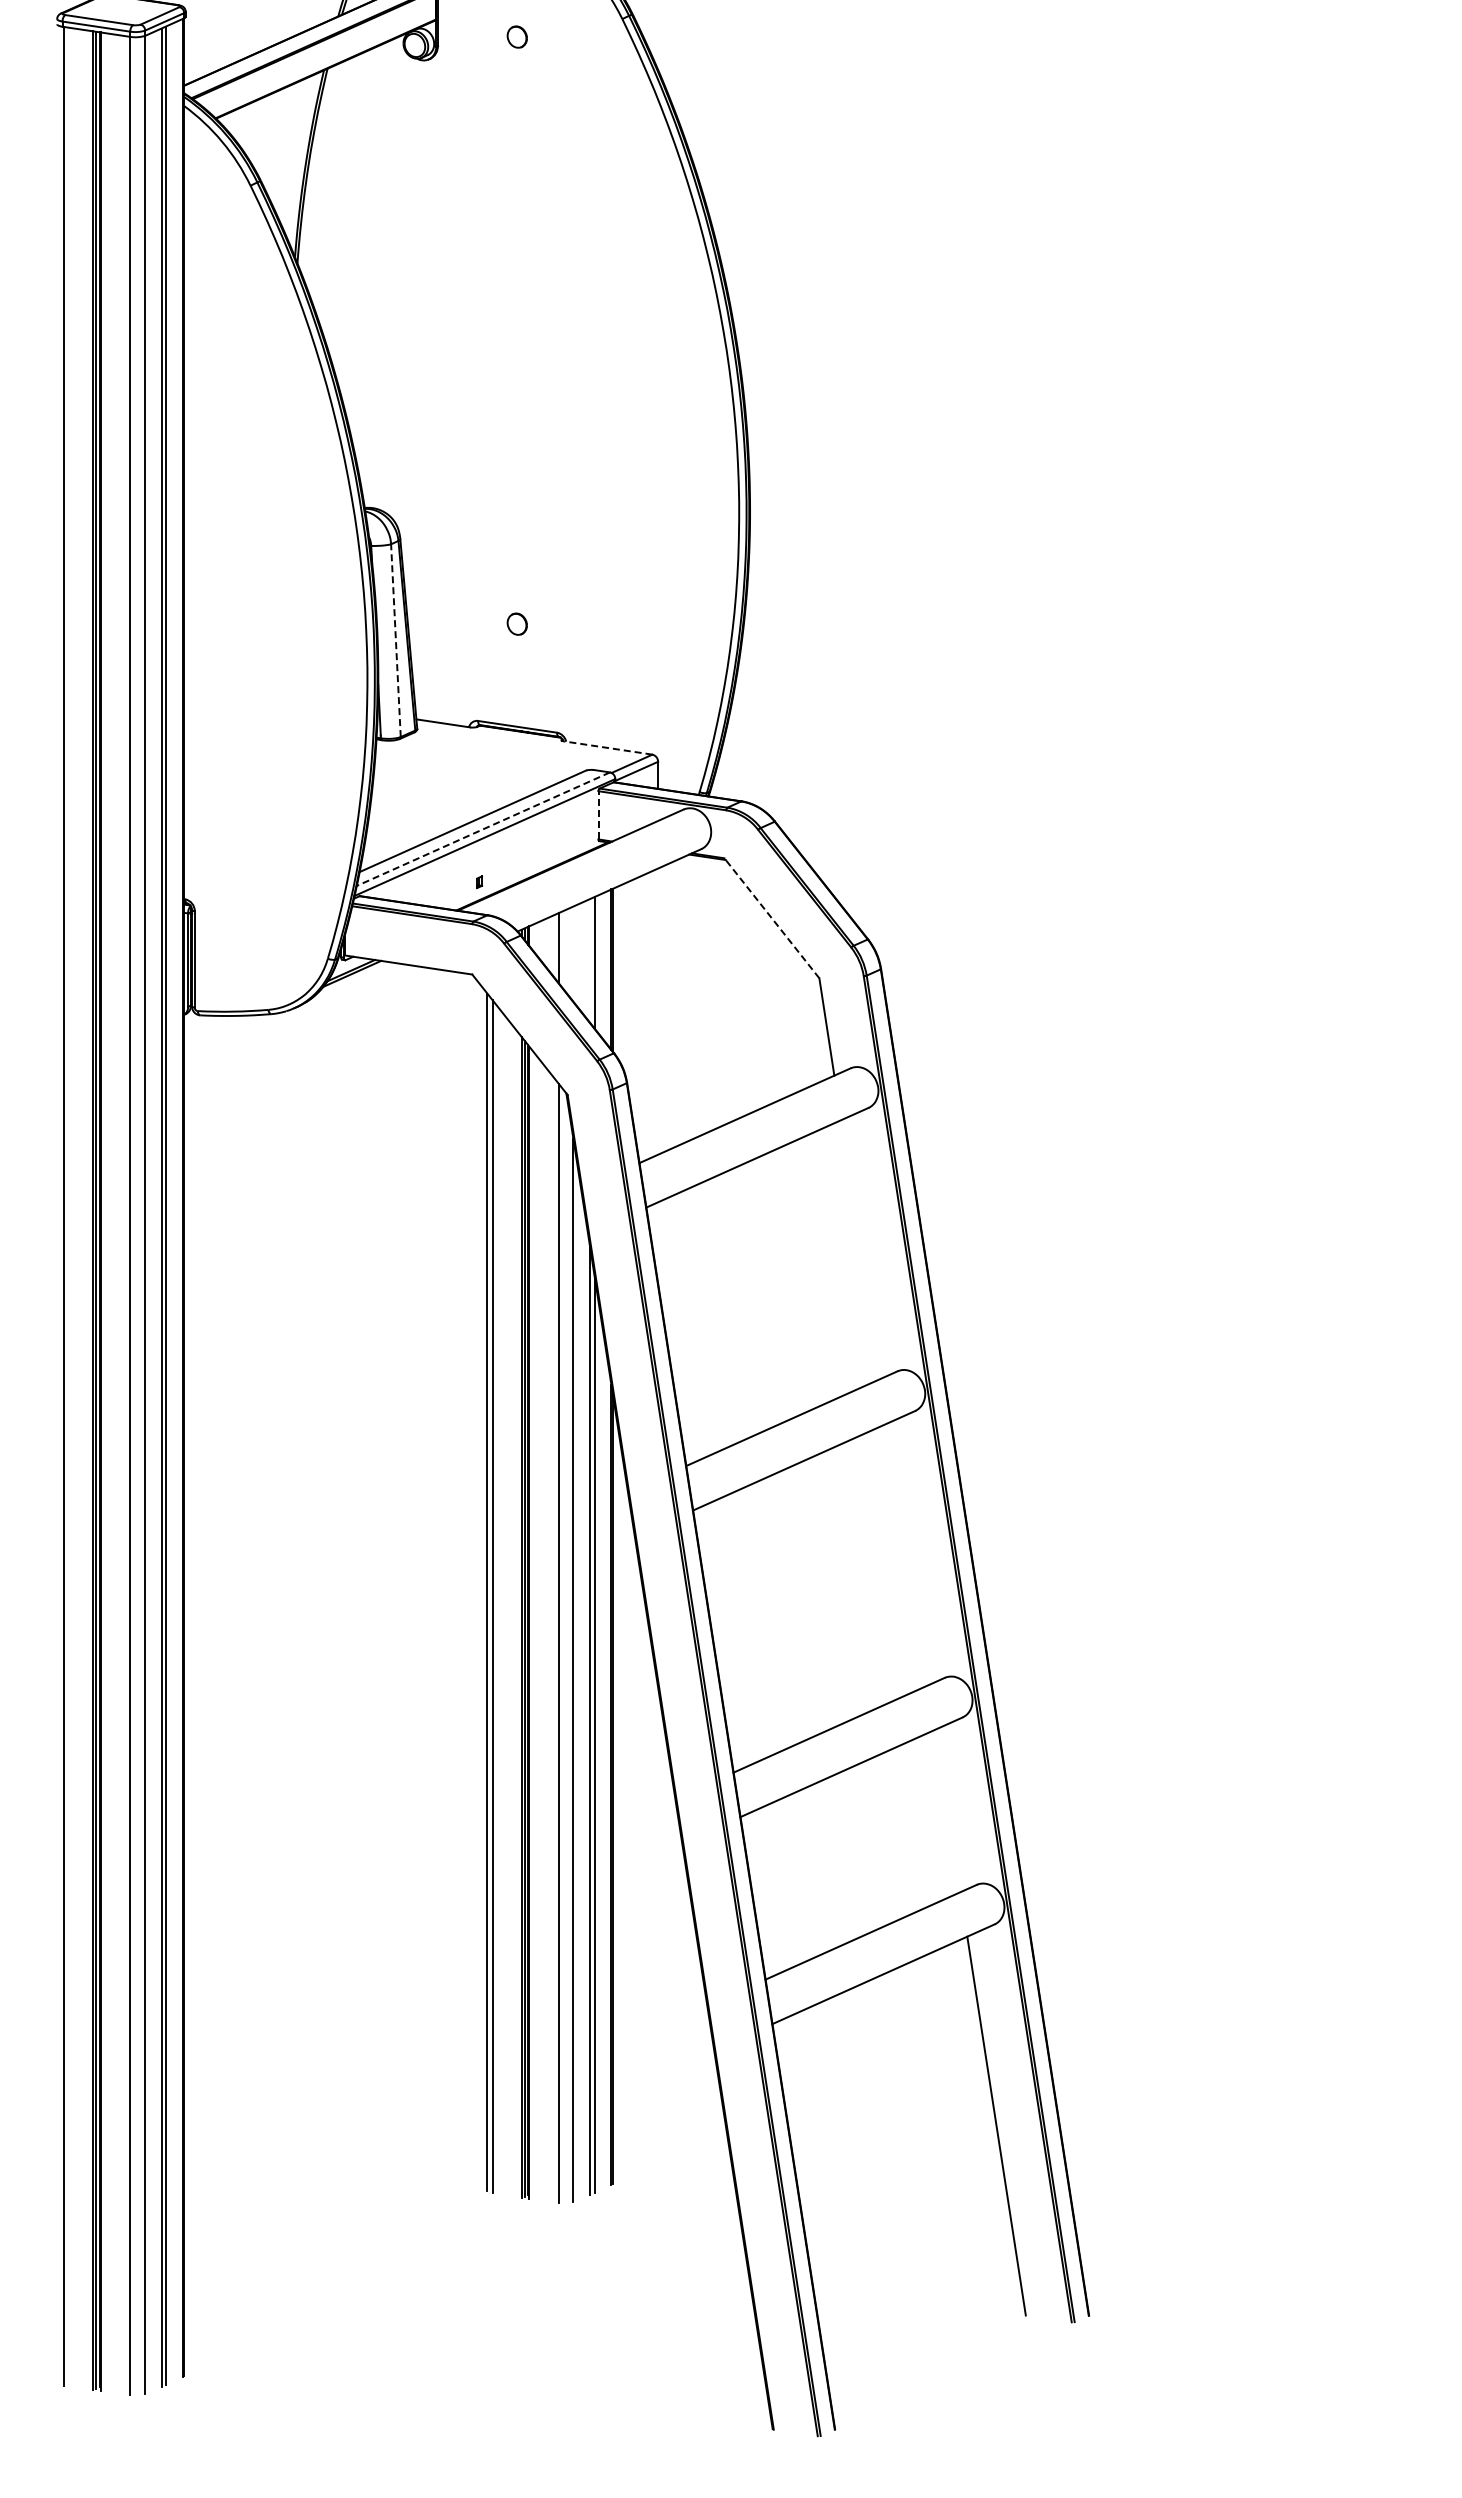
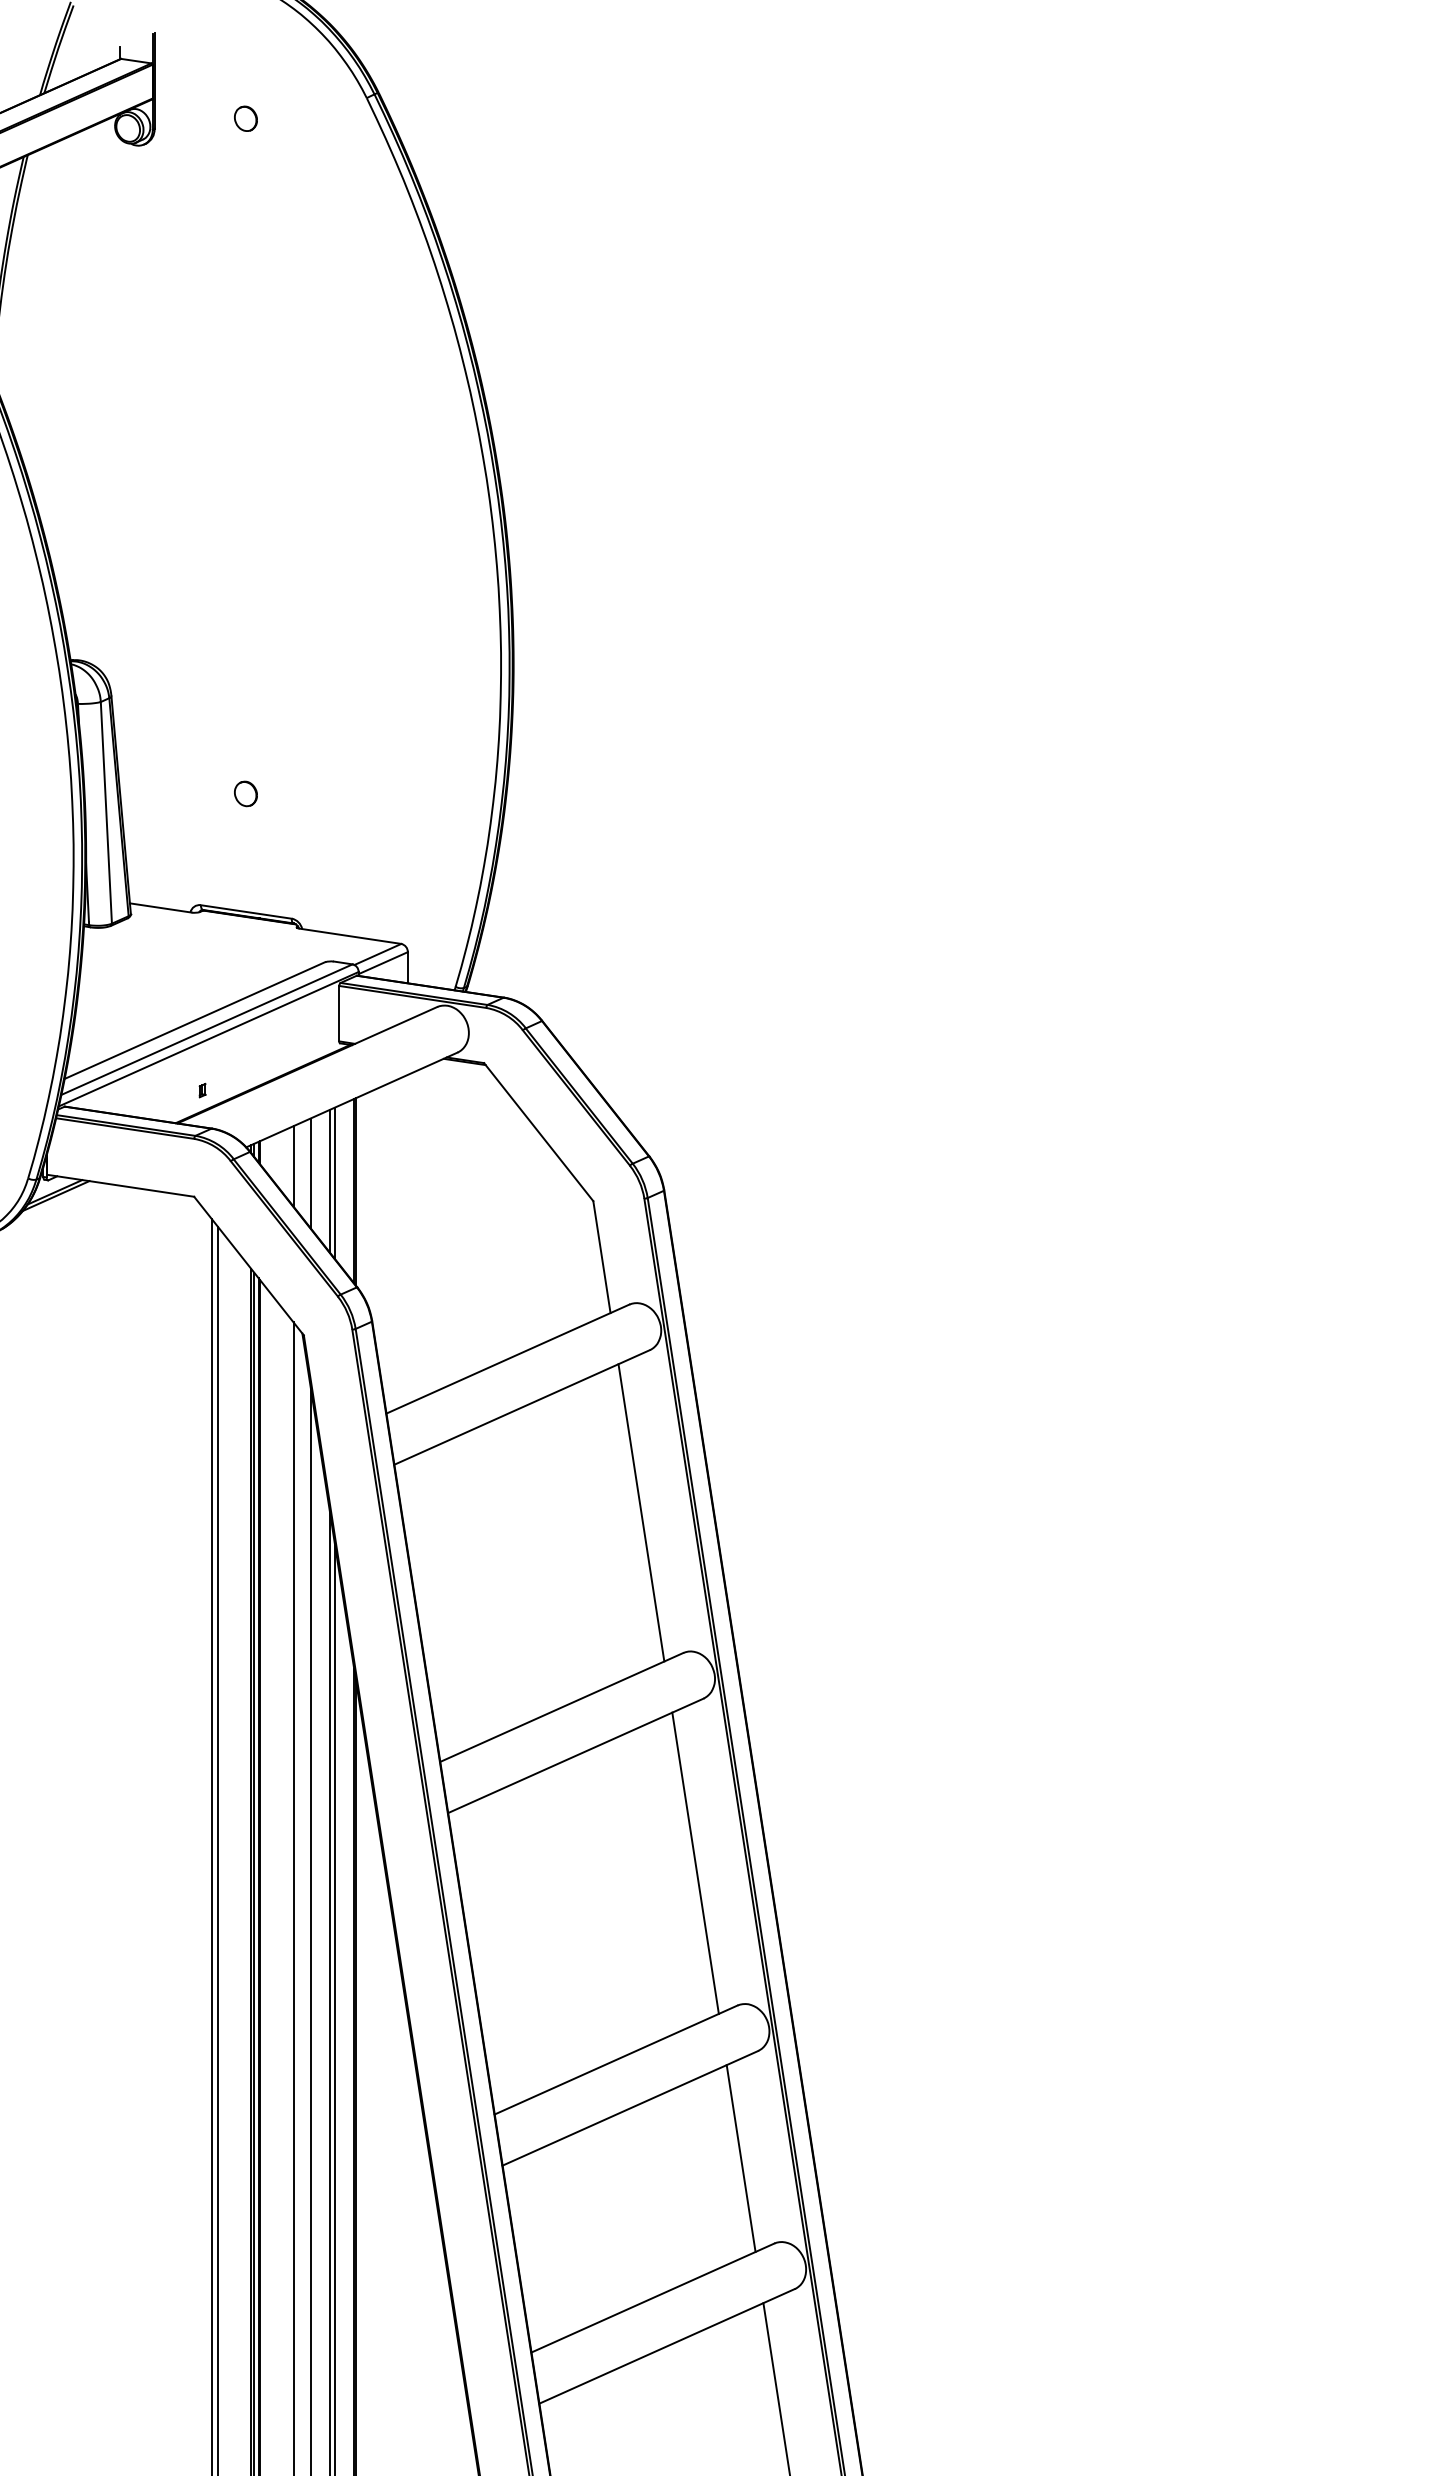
line: (395, 640) -> (105, 812), dashed -> solid
line: (608, 748) -> (350, 936), dashed -> solid
line: (598, 814) -> (339, 1012), dashed -> solid
line: (483, 829) -> (207, 1029), dashed -> solid
line: (771, 918) -> (538, 1132), dashed -> solid
line: (573, 953) -> (310, 1172), added
line: (590, 961) -> (330, 1181), added
line: (861, 1249) -> (641, 1512), added
line: (908, 1554) -> (695, 1863), added
line: (947, 1810) -> (740, 2158), added

